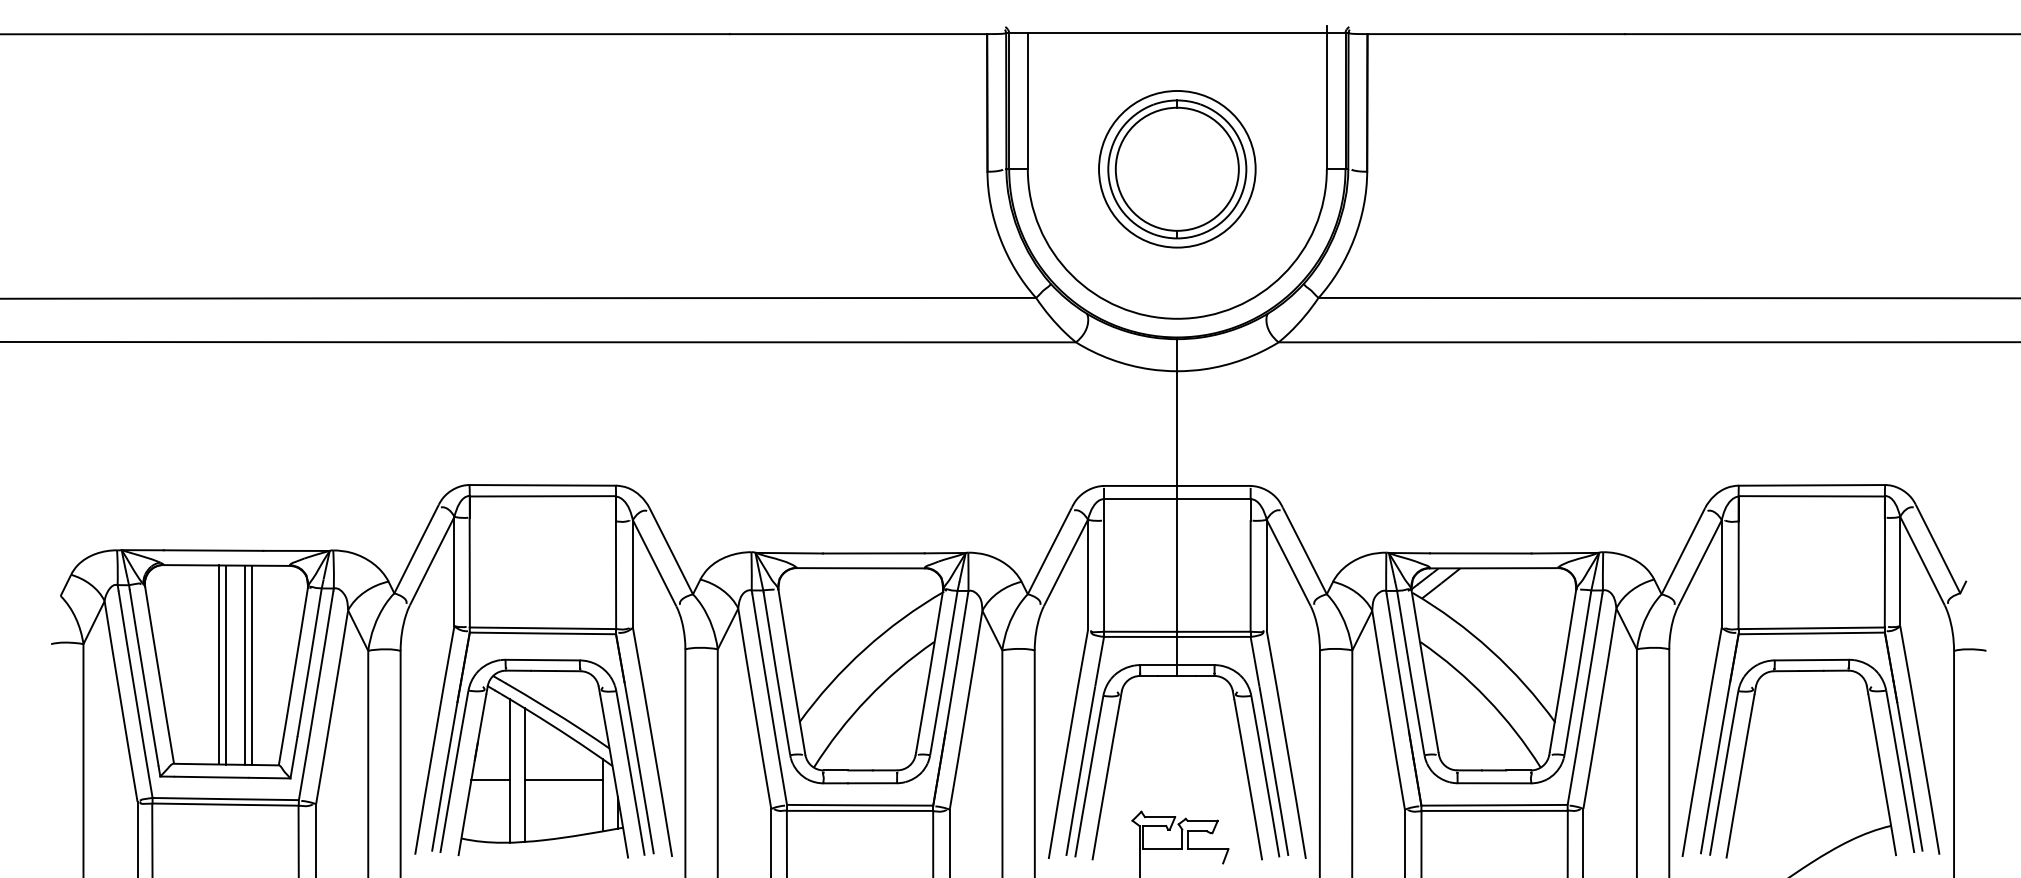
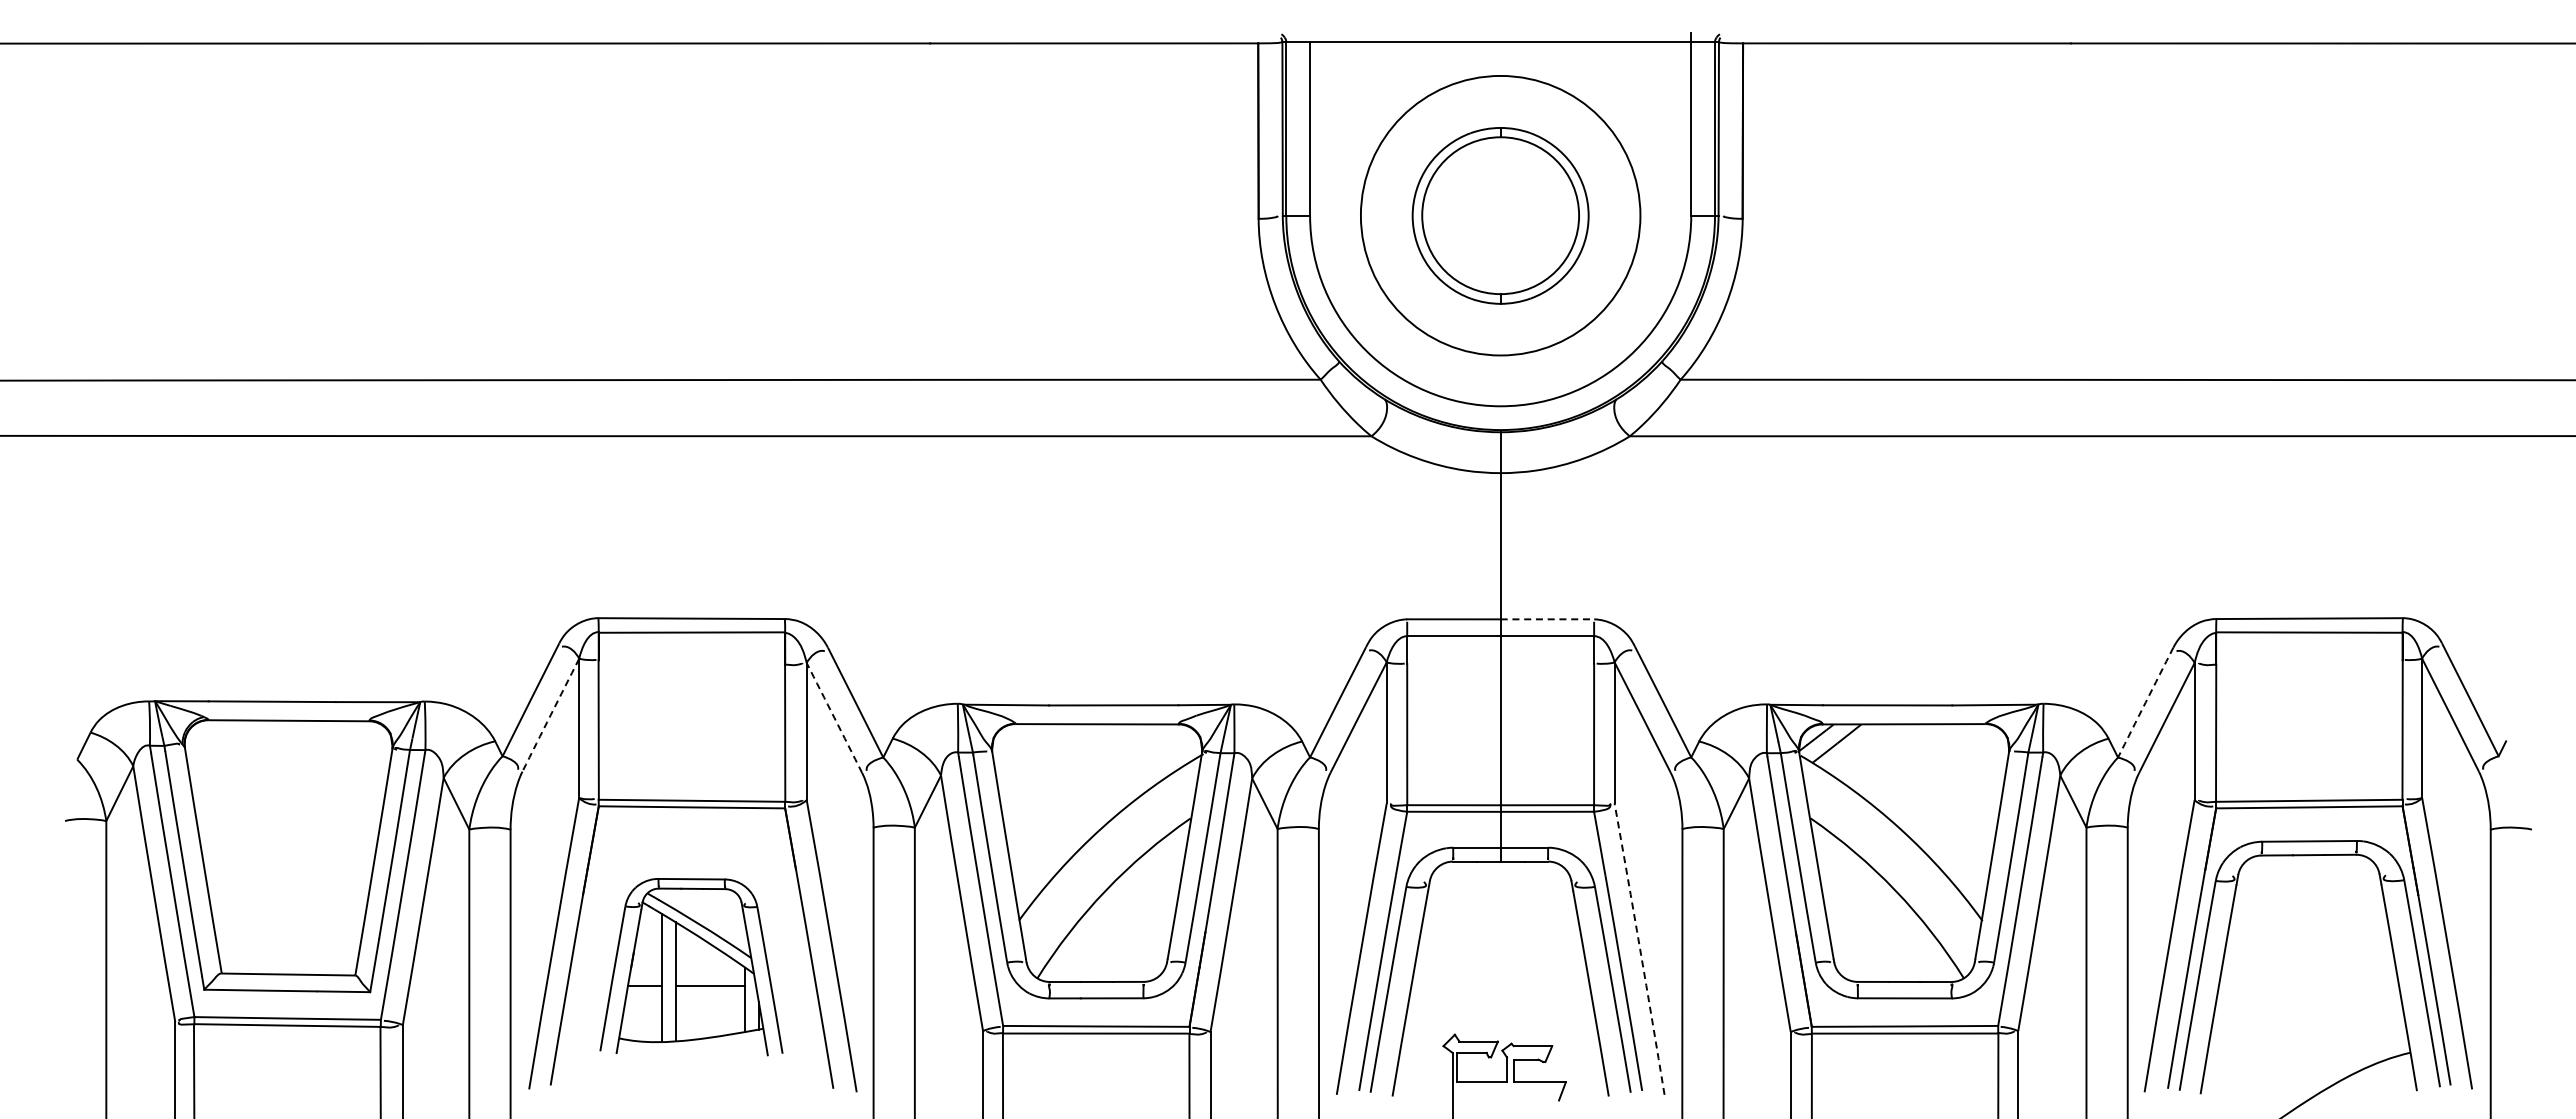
circle: (1177, 169) -> (1500, 215), size x1.4
line: (1214, 486) -> (1547, 619), solid -> dashed
arc: (1683, 551) -> (2145, 702), solid -> dashed
arc: (431, 561) -> (550, 715), solid -> dashed
arc: (654, 562) -> (834, 717), solid -> dashed
line: (218, 664) -> (278, 847), removed
line: (226, 664) -> (288, 847), removed
line: (245, 664) -> (312, 847), removed
line: (252, 665) -> (321, 848), removed
arc: (1287, 744) -> (1640, 949), solid -> dashed
part: (542, 759) -> (691, 967), size x0.7

